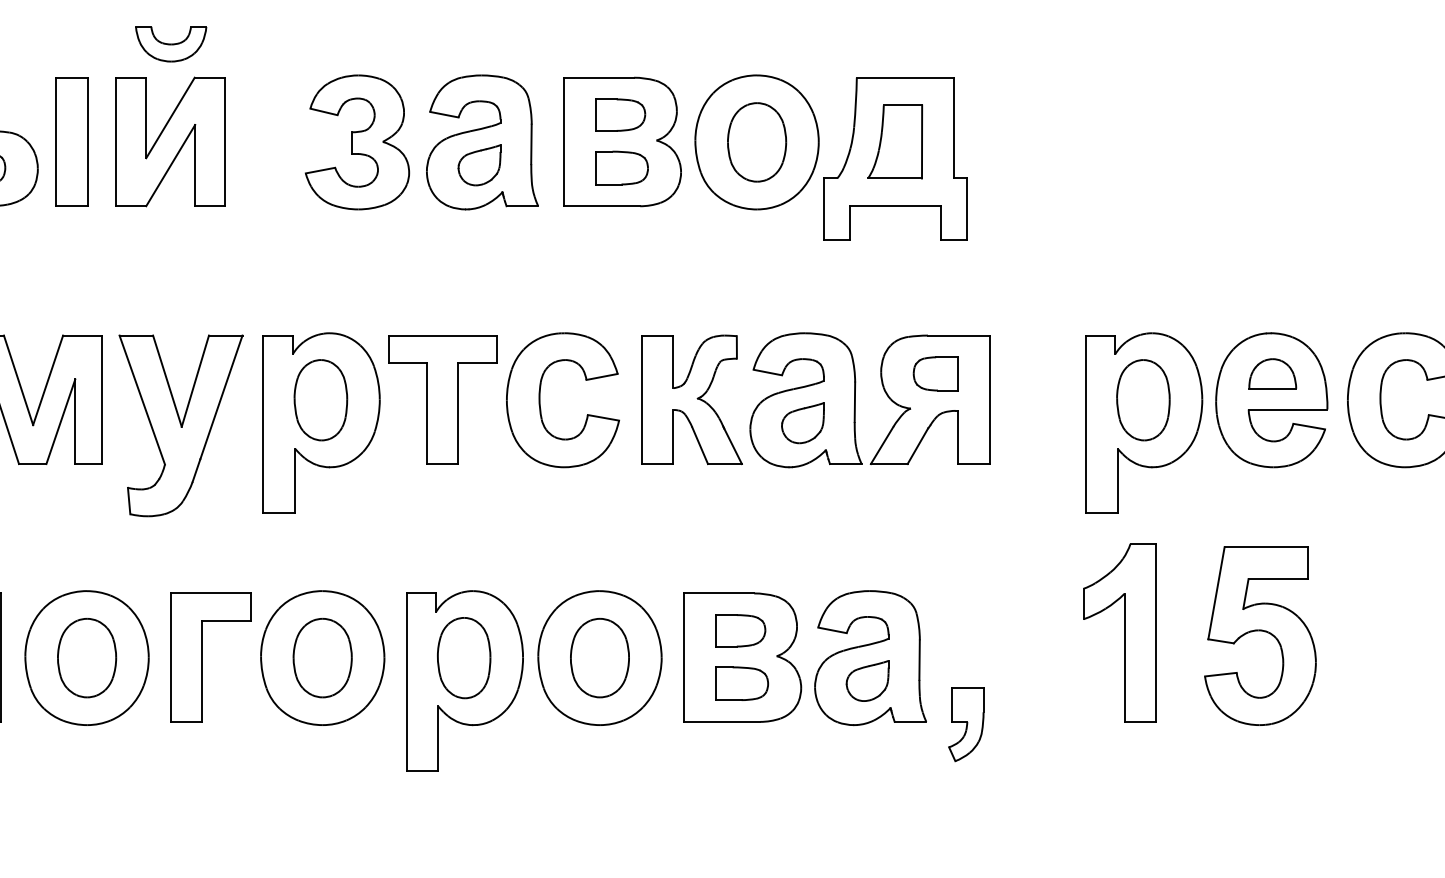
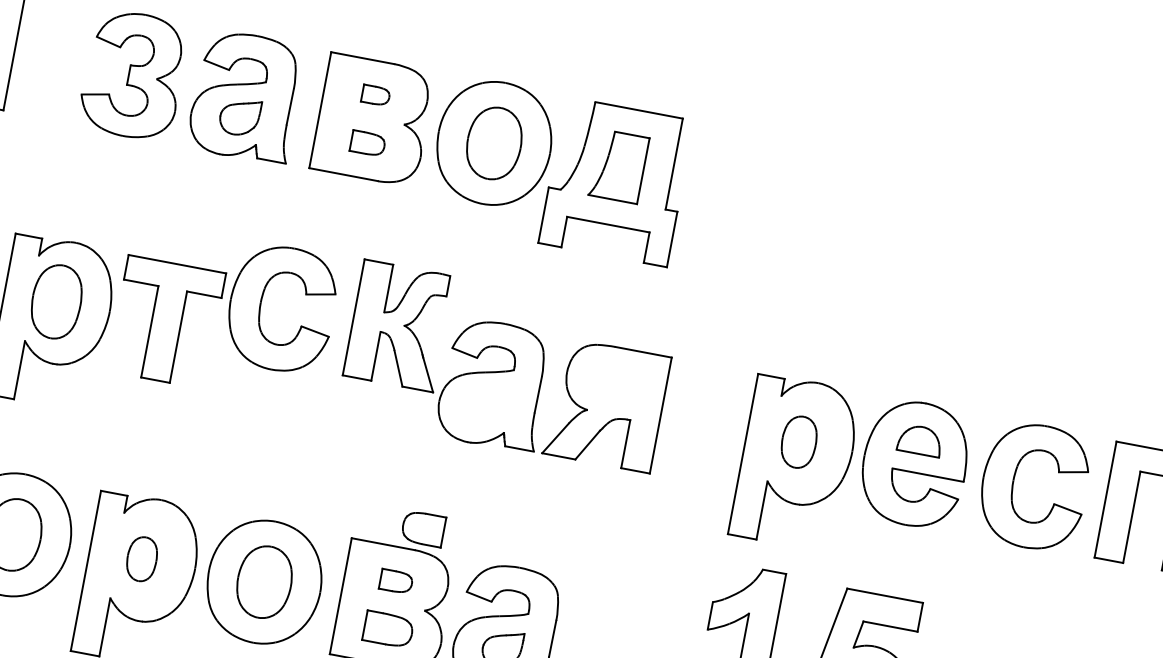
part: (620, 114) -> (375, 94), size x0.6
part: (621, 167) -> (367, 142), size x0.7
part: (935, 373) -> (422, 528), moved
part: (691, 399) -> (398, 325), moved
part: (540, 400) -> (261, 305), moved
part: (1143, 400) -> (799, 442), size x0.7
part: (802, 423) -> (487, 404), removed
part: (740, 630) -> (396, 581), size x0.7
part: (464, 658) -> (142, 559), size x0.6

